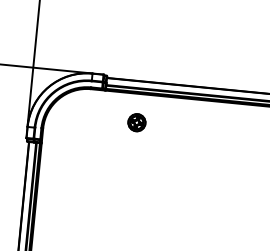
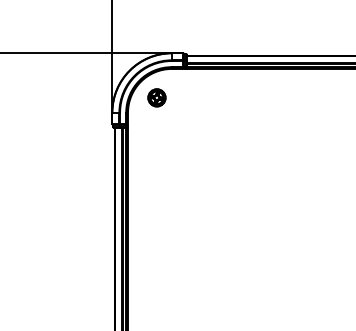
part: (136, 122) -> (156, 97), moved

